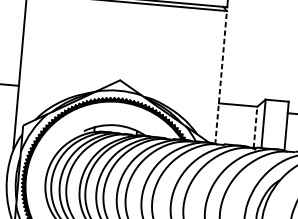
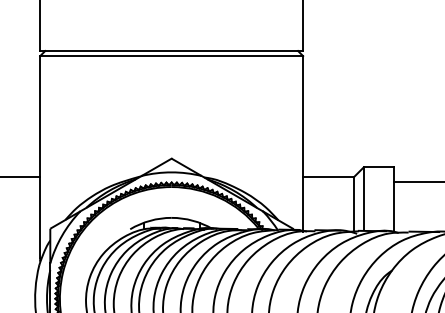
line: (221, 77) -> (303, 143), dashed -> solid
line: (255, 127) -> (353, 204), dashed -> solid

